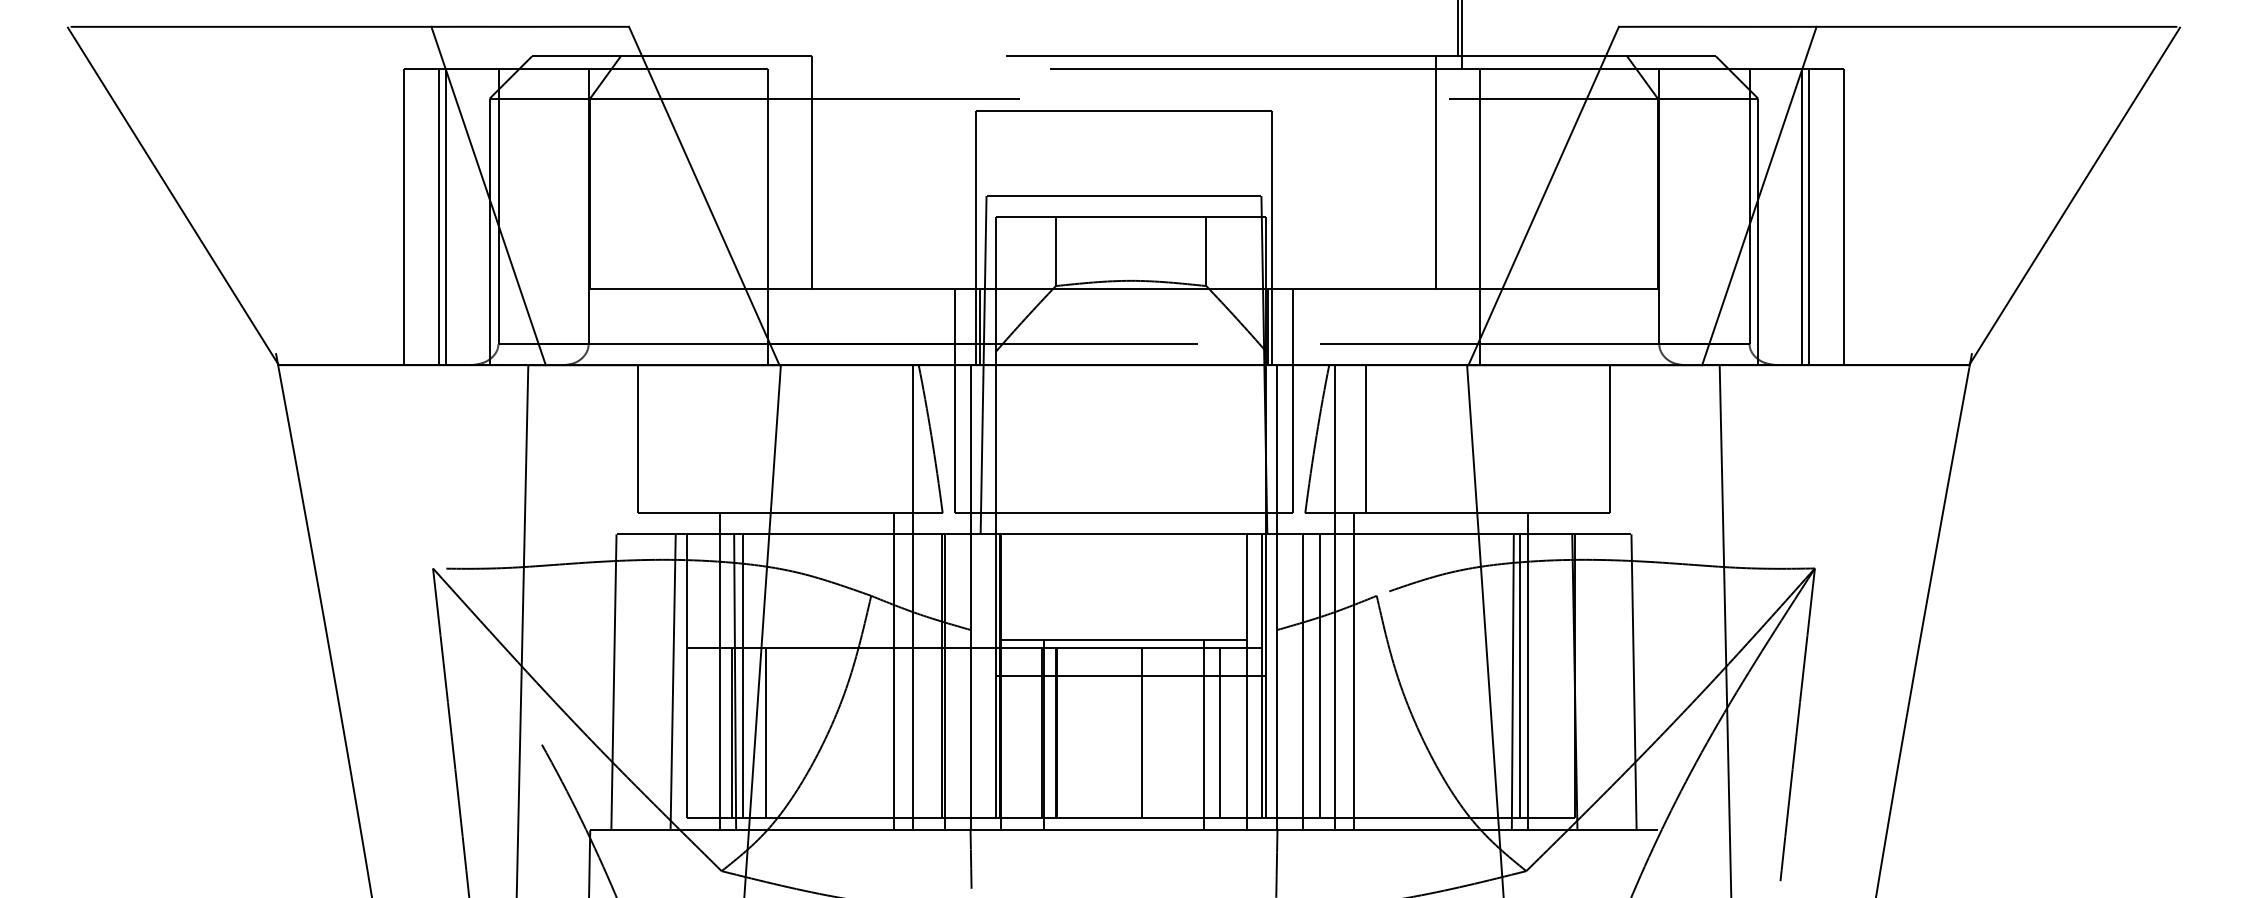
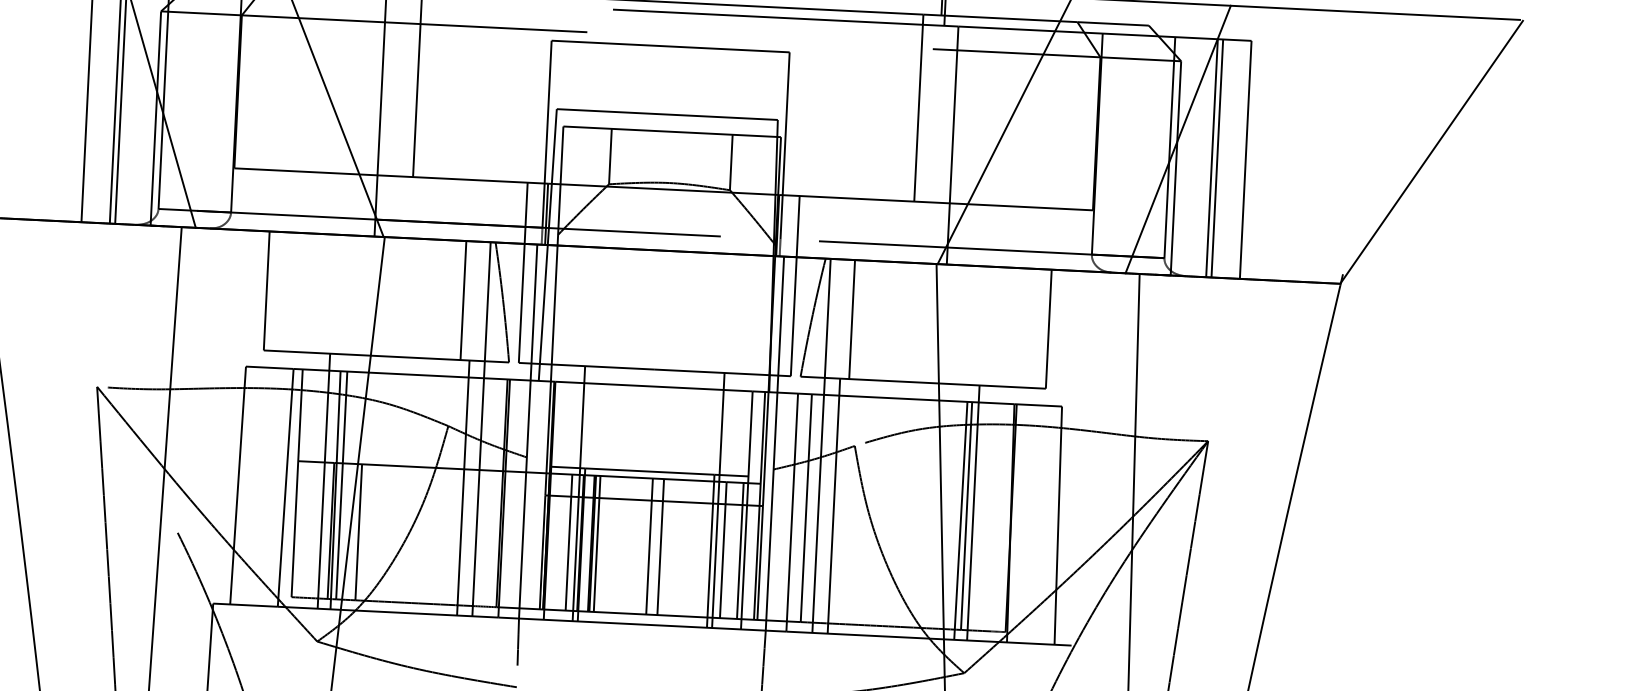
line: (882, 439) -> (463, 300), added
line: (1037, 671) -> (579, 493), added
line: (1210, 671) -> (718, 500), added
line: (1027, 732) -> (568, 542), added
line: (1062, 732) -> (596, 543), added
line: (1128, 732) -> (649, 546), added
line: (1241, 732) -> (740, 550), added

